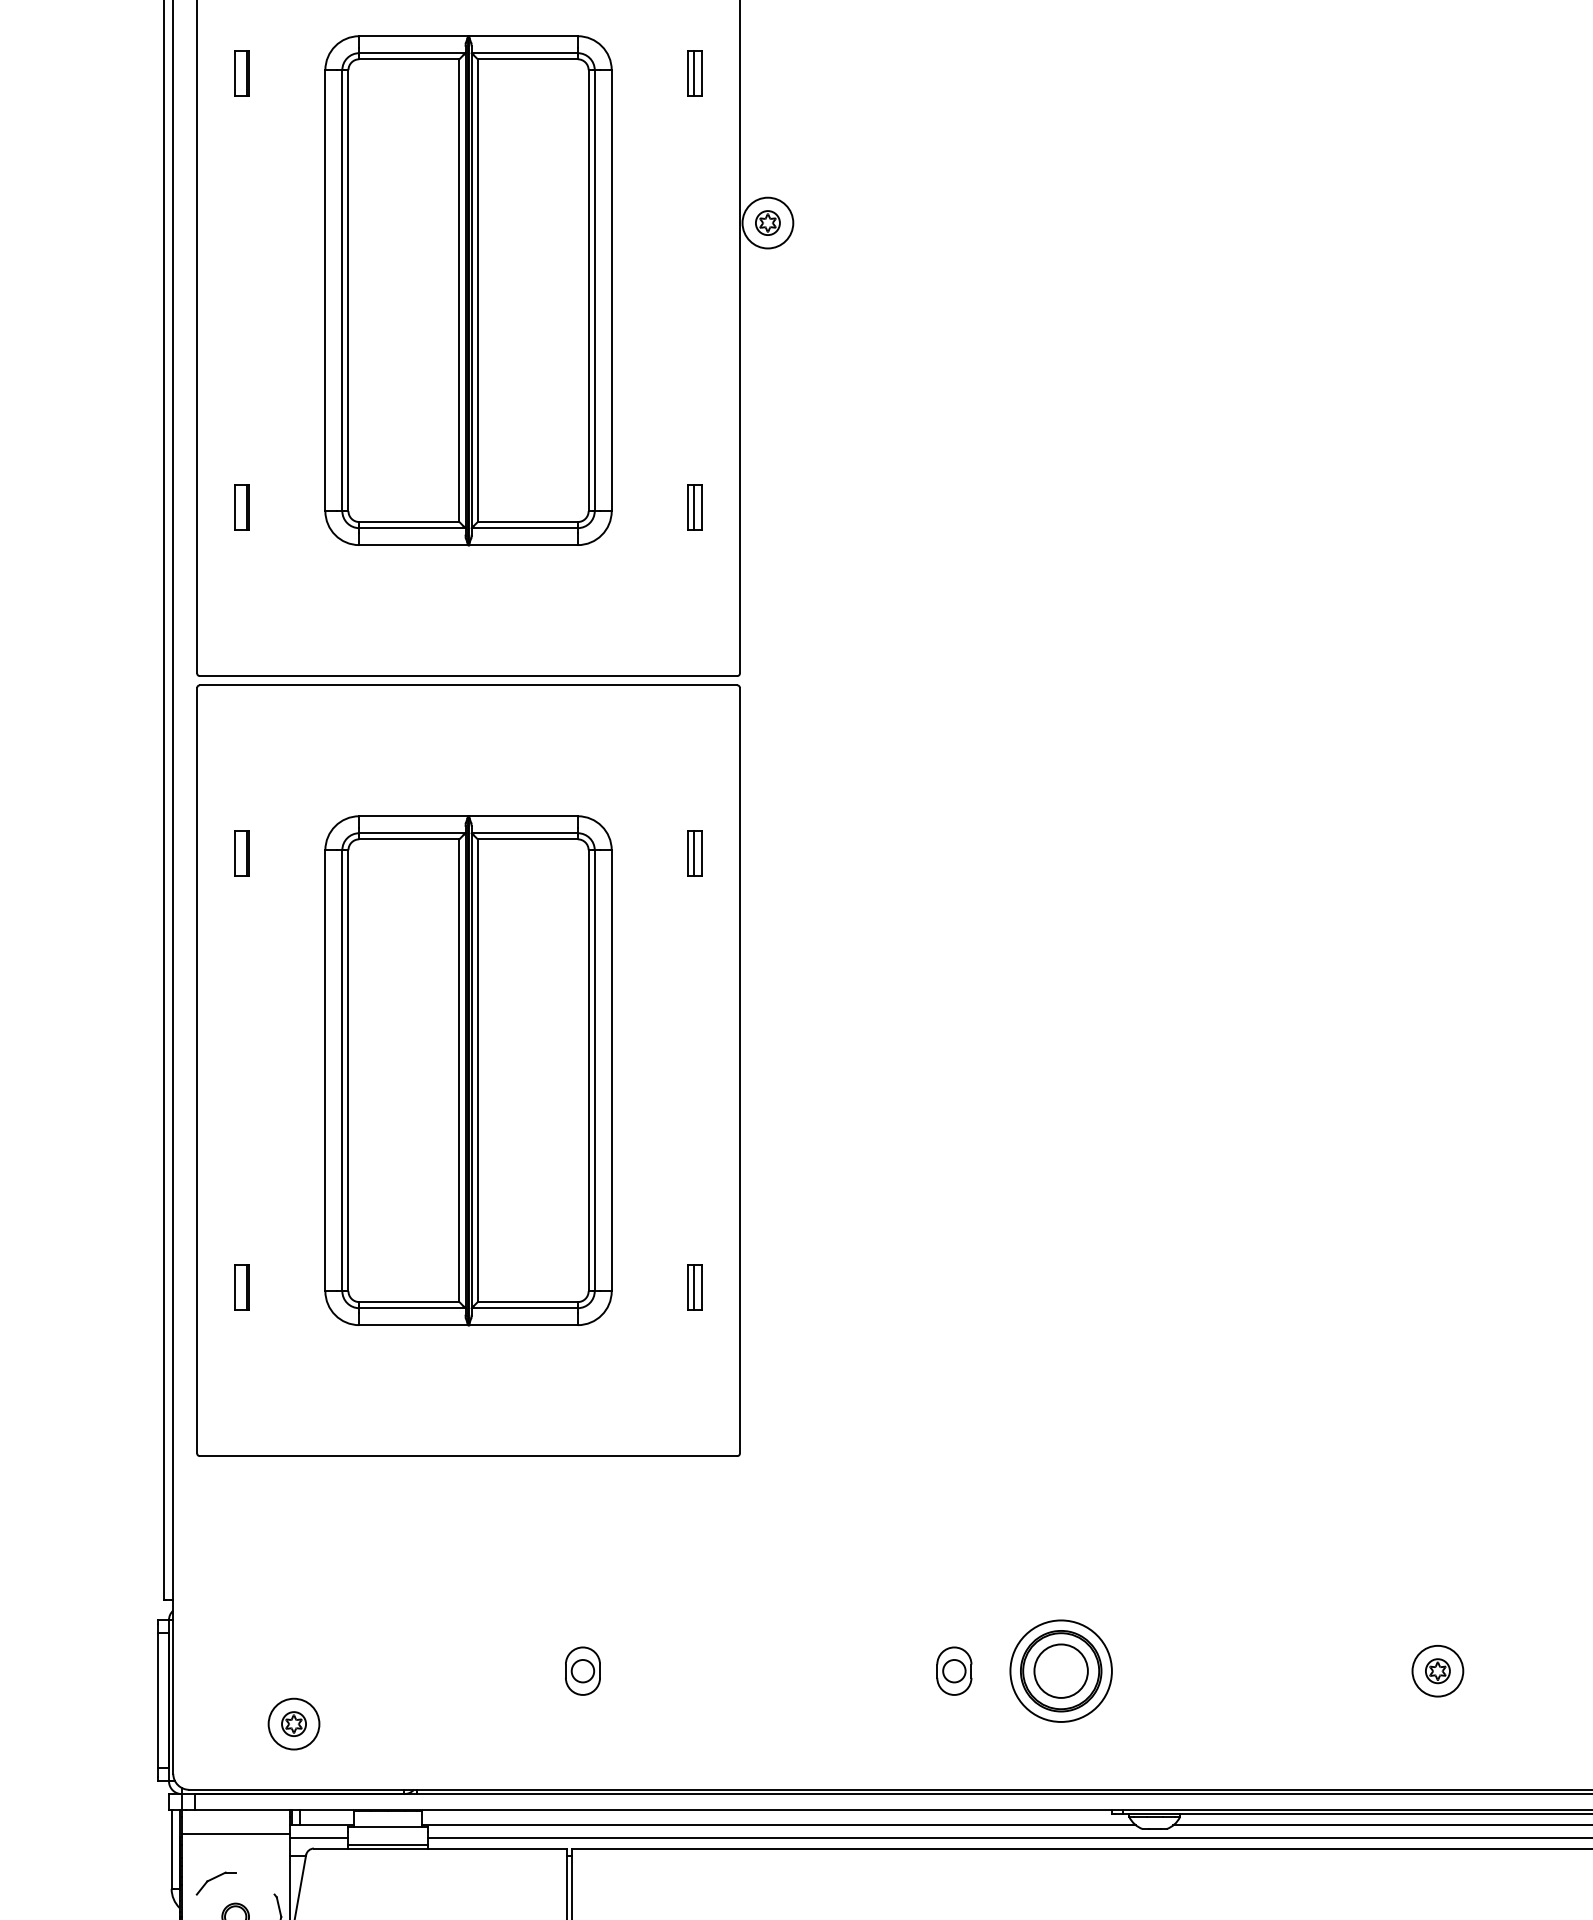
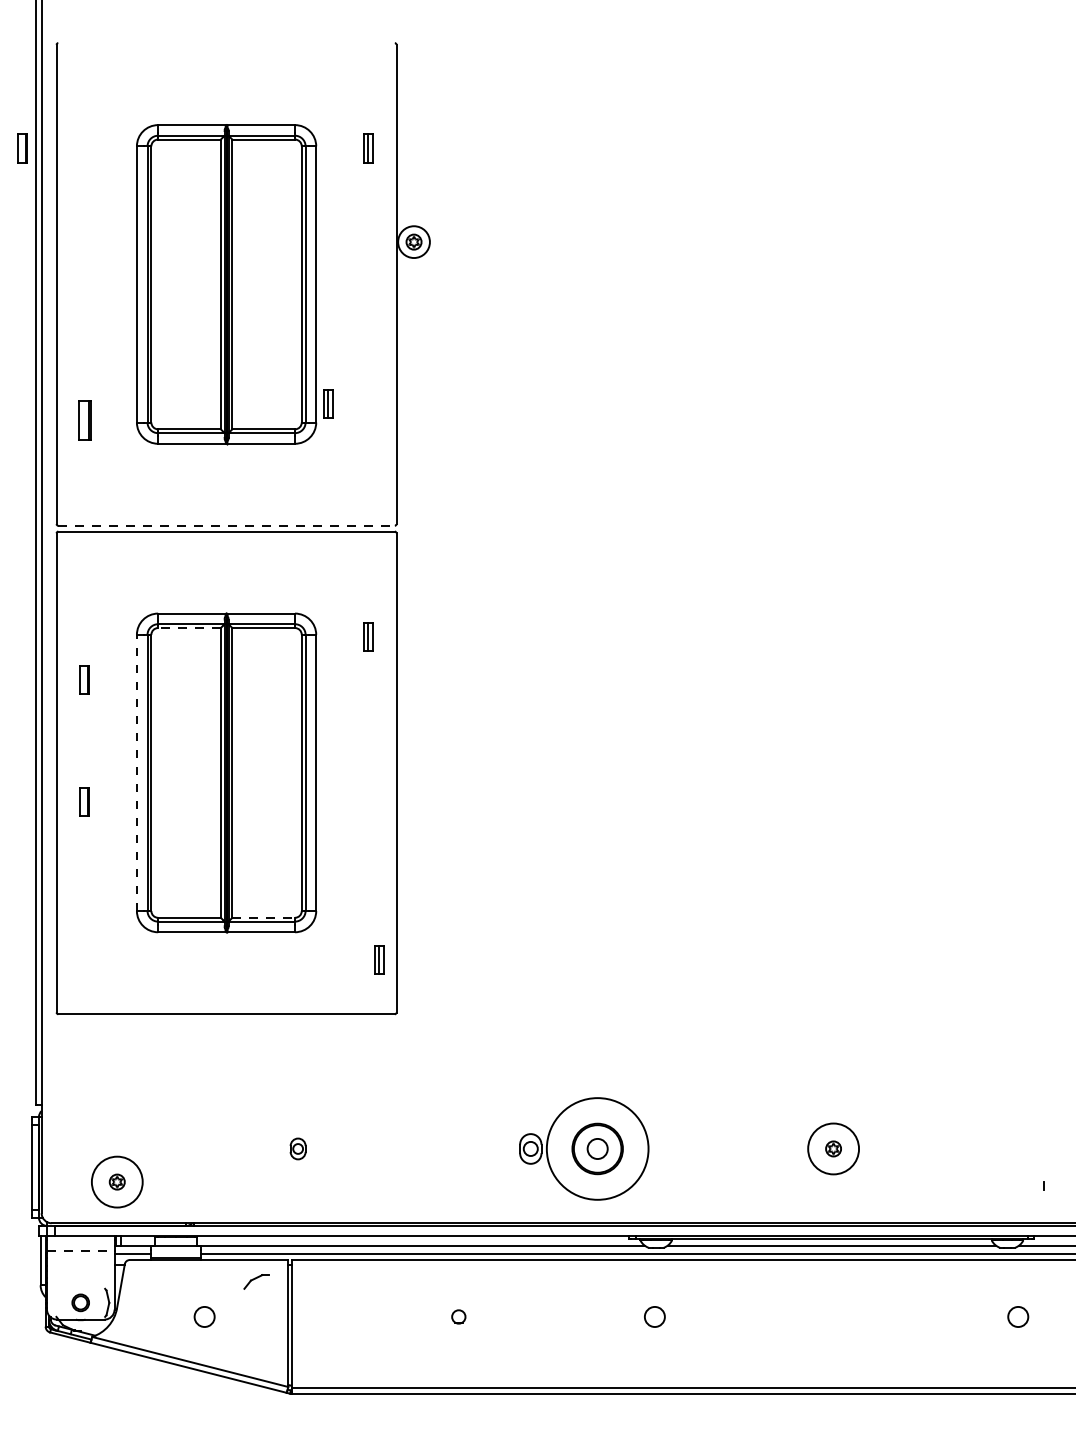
part: (241, 73) -> (22, 148), moved
part: (241, 506) -> (84, 419), size x1.4
part: (695, 506) -> (328, 403), moved
line: (470, 675) -> (227, 525), solid -> dashed
line: (409, 840) -> (189, 628), solid -> dashed
part: (241, 852) -> (84, 679), moved
line: (324, 1070) -> (136, 772), solid -> dashed
part: (241, 1287) -> (84, 801), moved
part: (695, 1287) -> (379, 959), moved
line: (529, 1301) -> (264, 917), solid -> dashed
part: (581, 1670) -> (297, 1148), size x0.7
circle: (1060, 1670) -> (597, 1148), size x0.6
circle: (1060, 1670) -> (597, 1148), size x1.6
circle: (1437, 1670) -> (833, 1148), size x1.6
circle: (294, 1724) -> (117, 1182), size x1.6
line: (235, 1834) -> (80, 1251), solid -> dashed
part: (216, 1882) -> (256, 1281), moved

